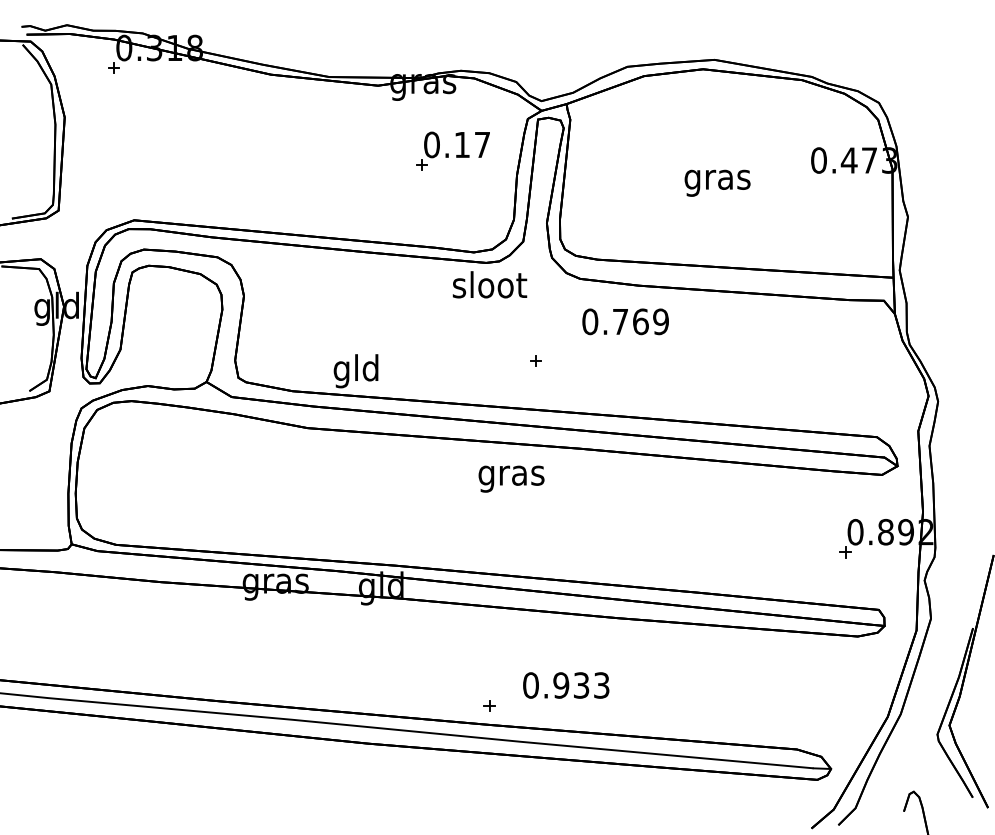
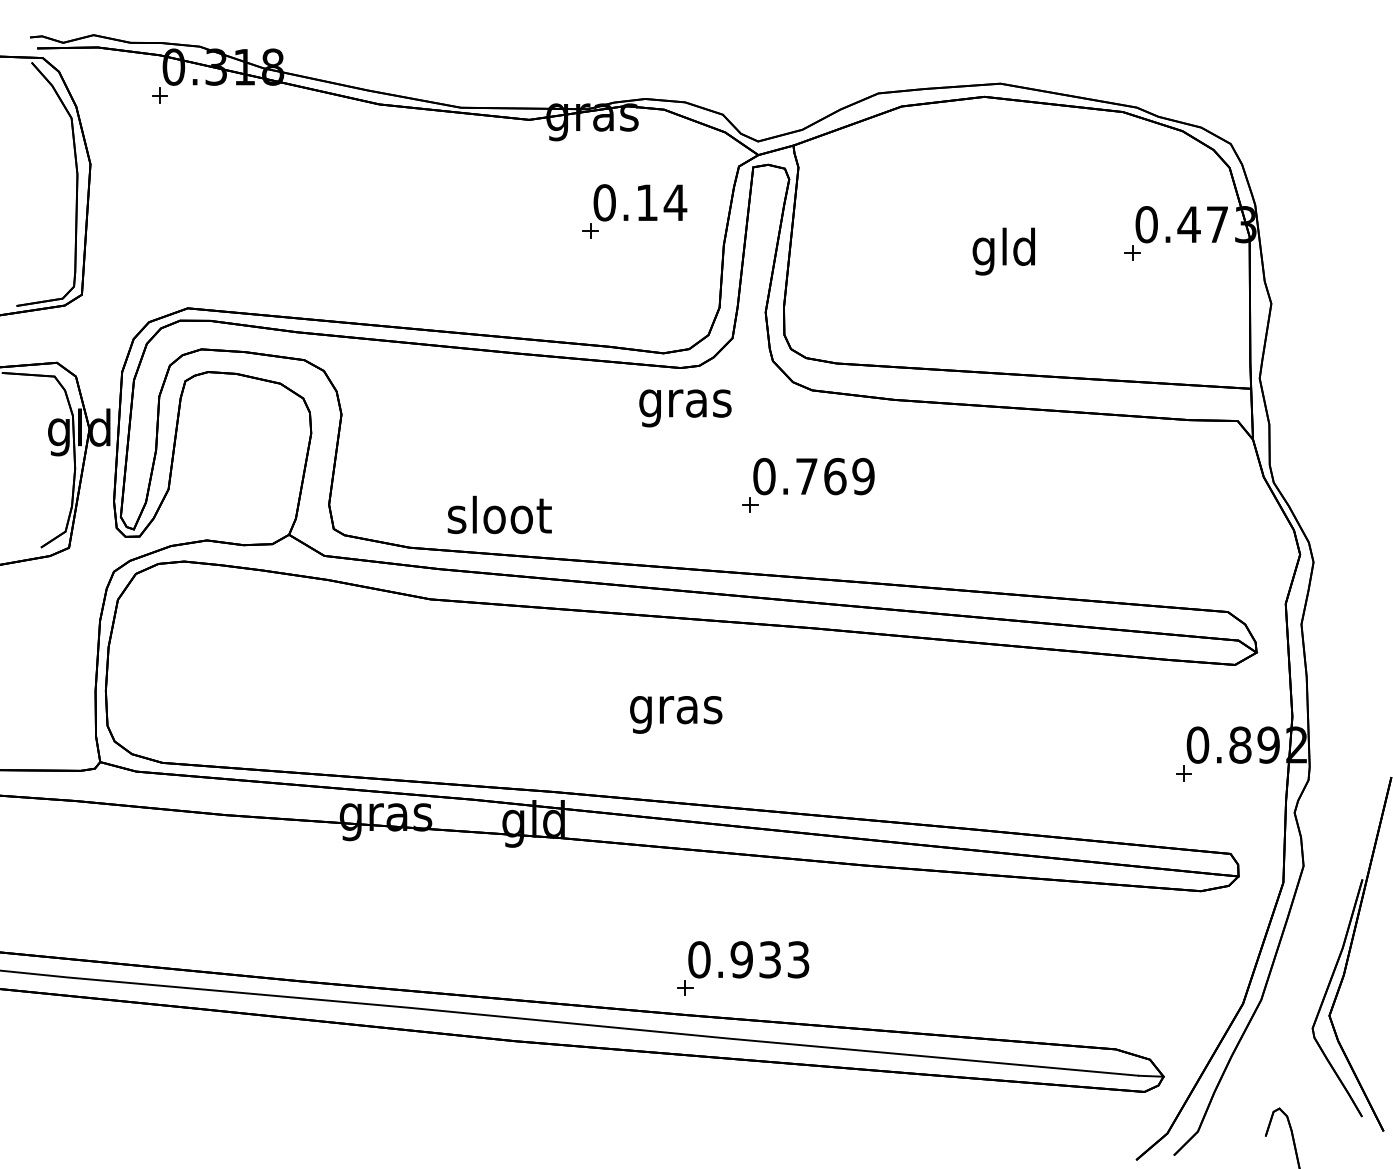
text: (482, 144) -> (675, 202), 0.17 -> 0.14
text: (717, 179) -> (1004, 251), gras -> gld
part: (808, 180) -> (1132, 252), added
text: (489, 288) -> (685, 403), sloot -> gras
text: (625, 321) -> (813, 476), moved
text: (356, 371) -> (499, 519), gld -> sloot
text: (511, 478) -> (676, 714), moved
text: (566, 685) -> (748, 959), moved

